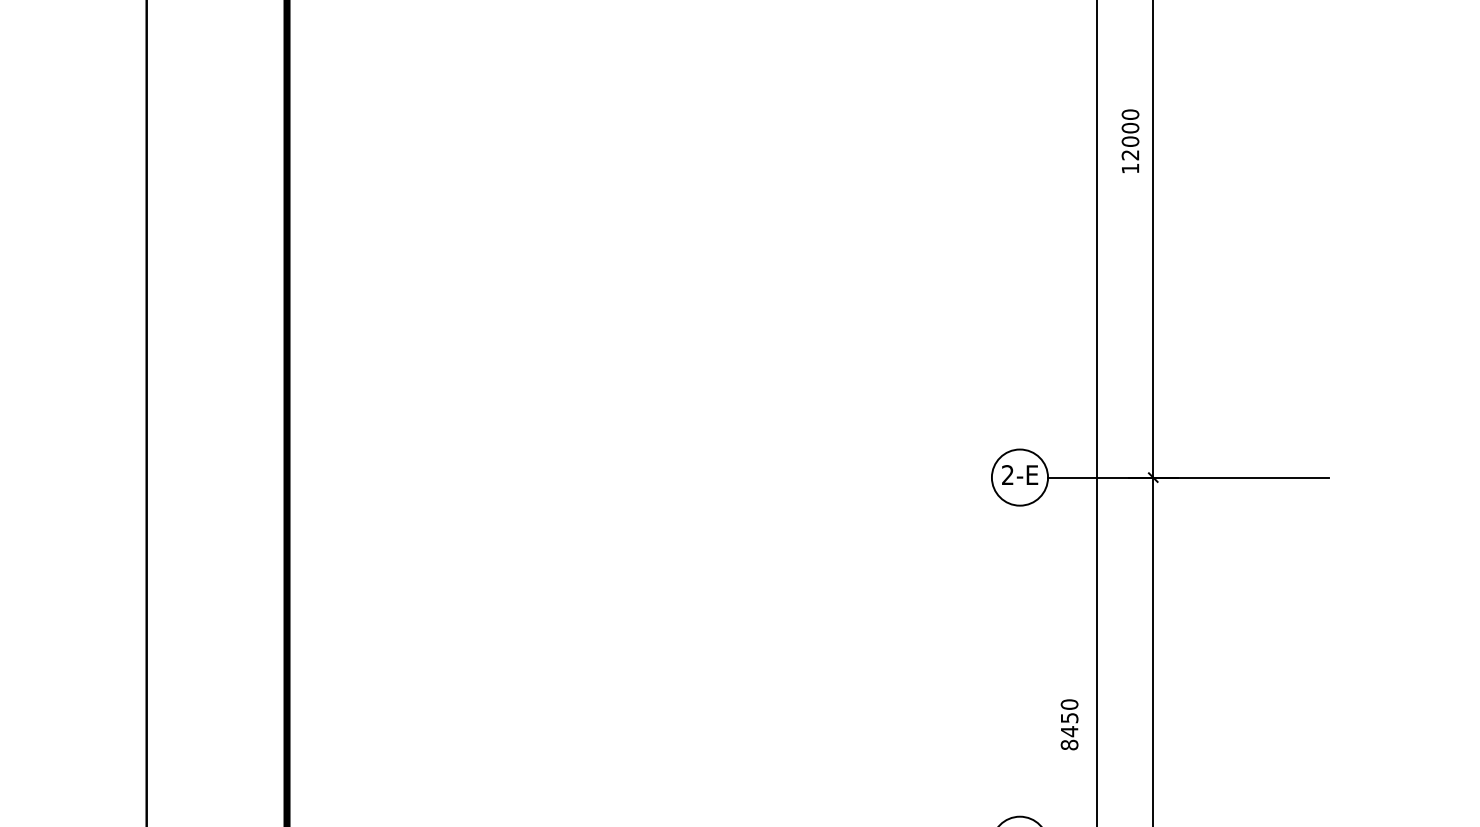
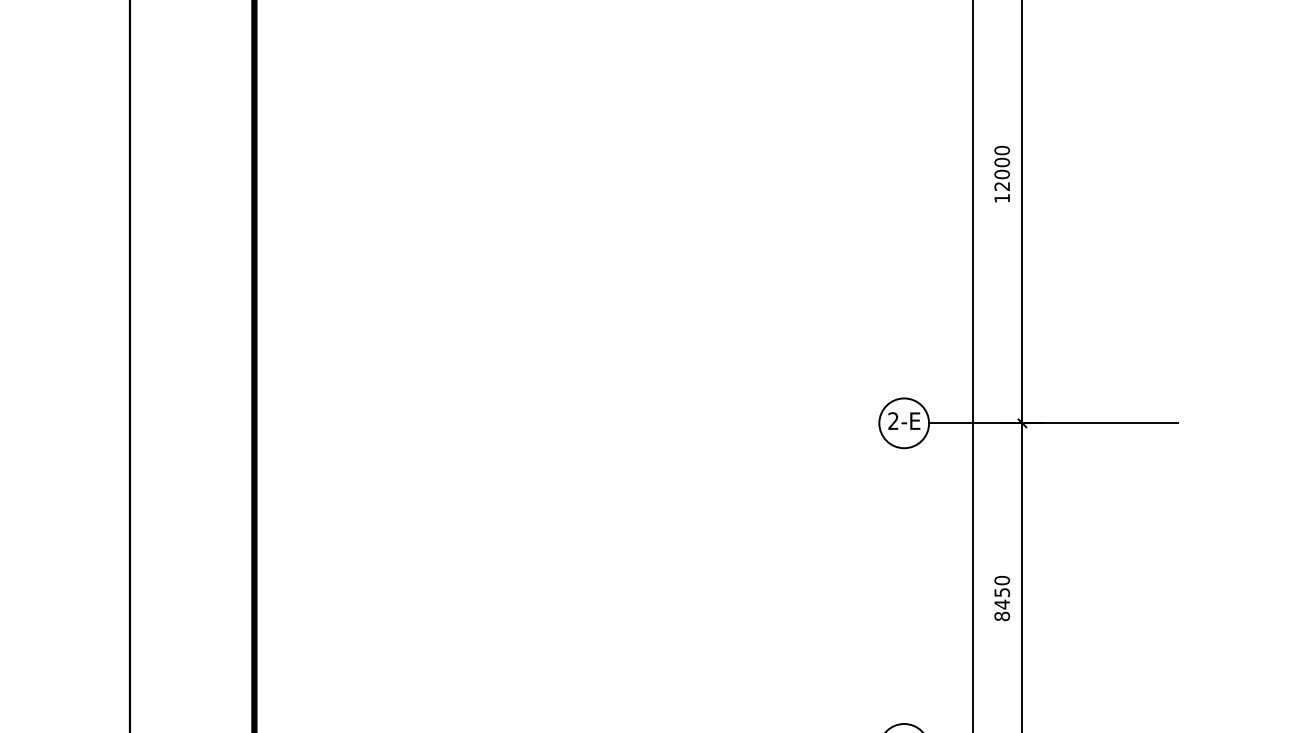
text: (1130, 140) -> (1002, 173), moved
text: (1069, 724) -> (1002, 598), moved

